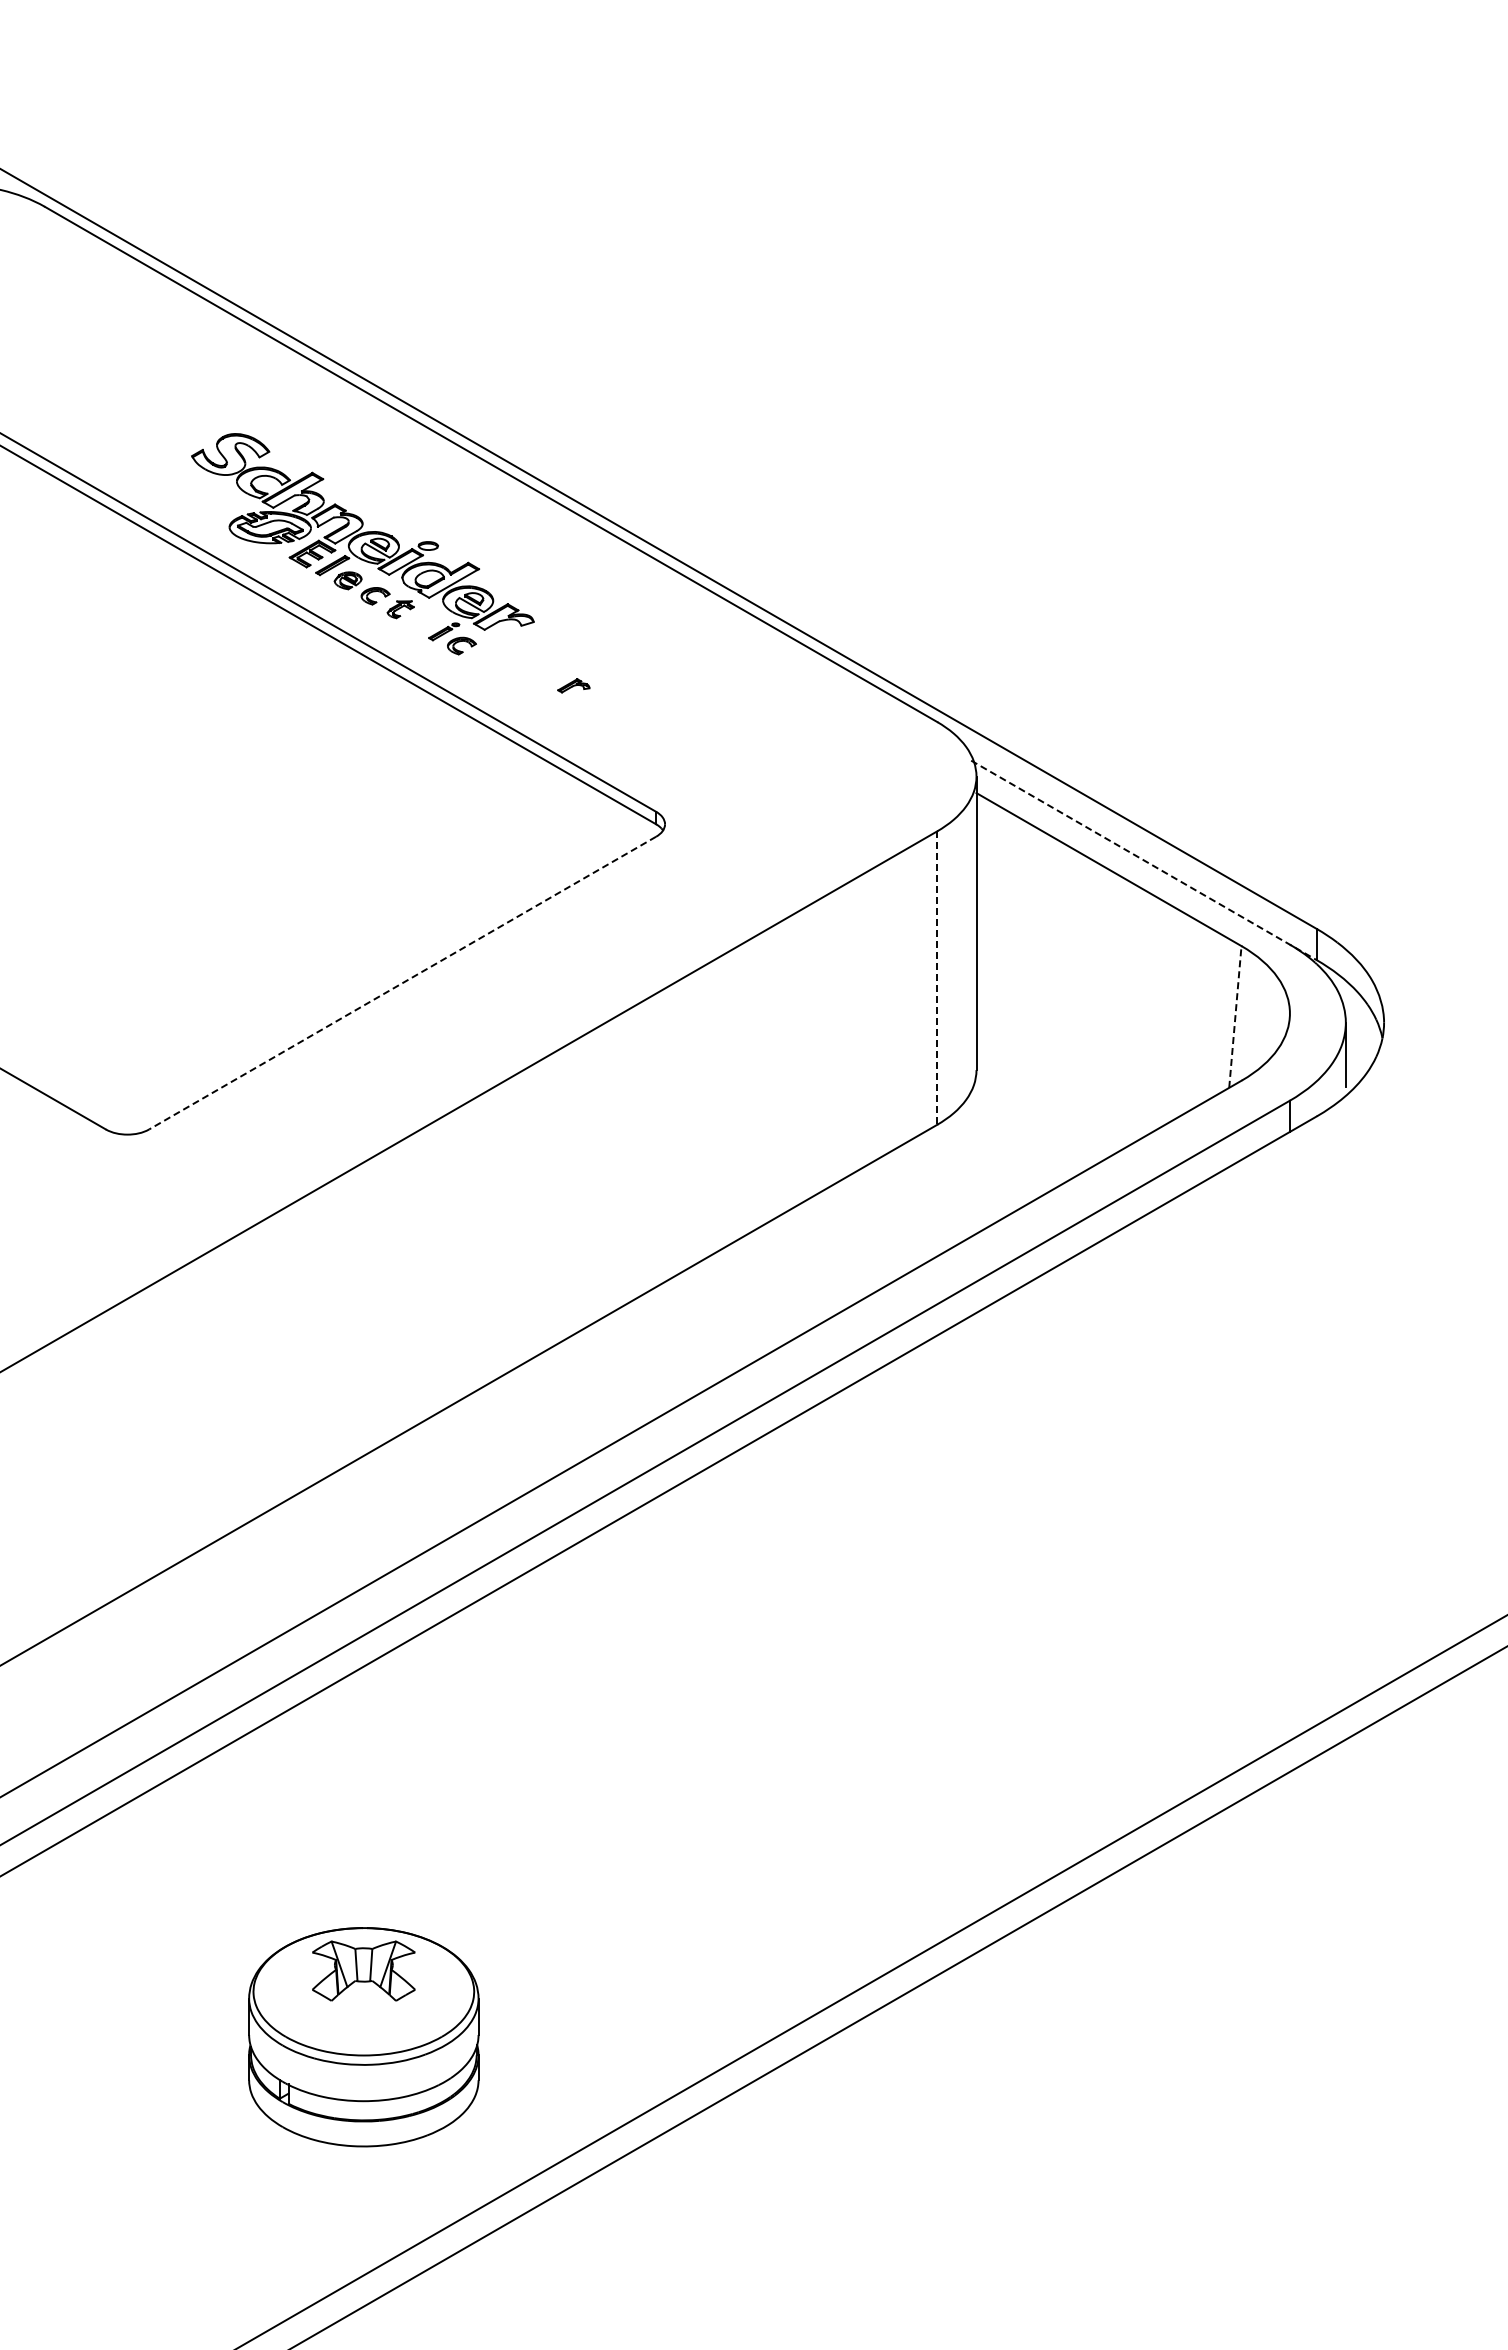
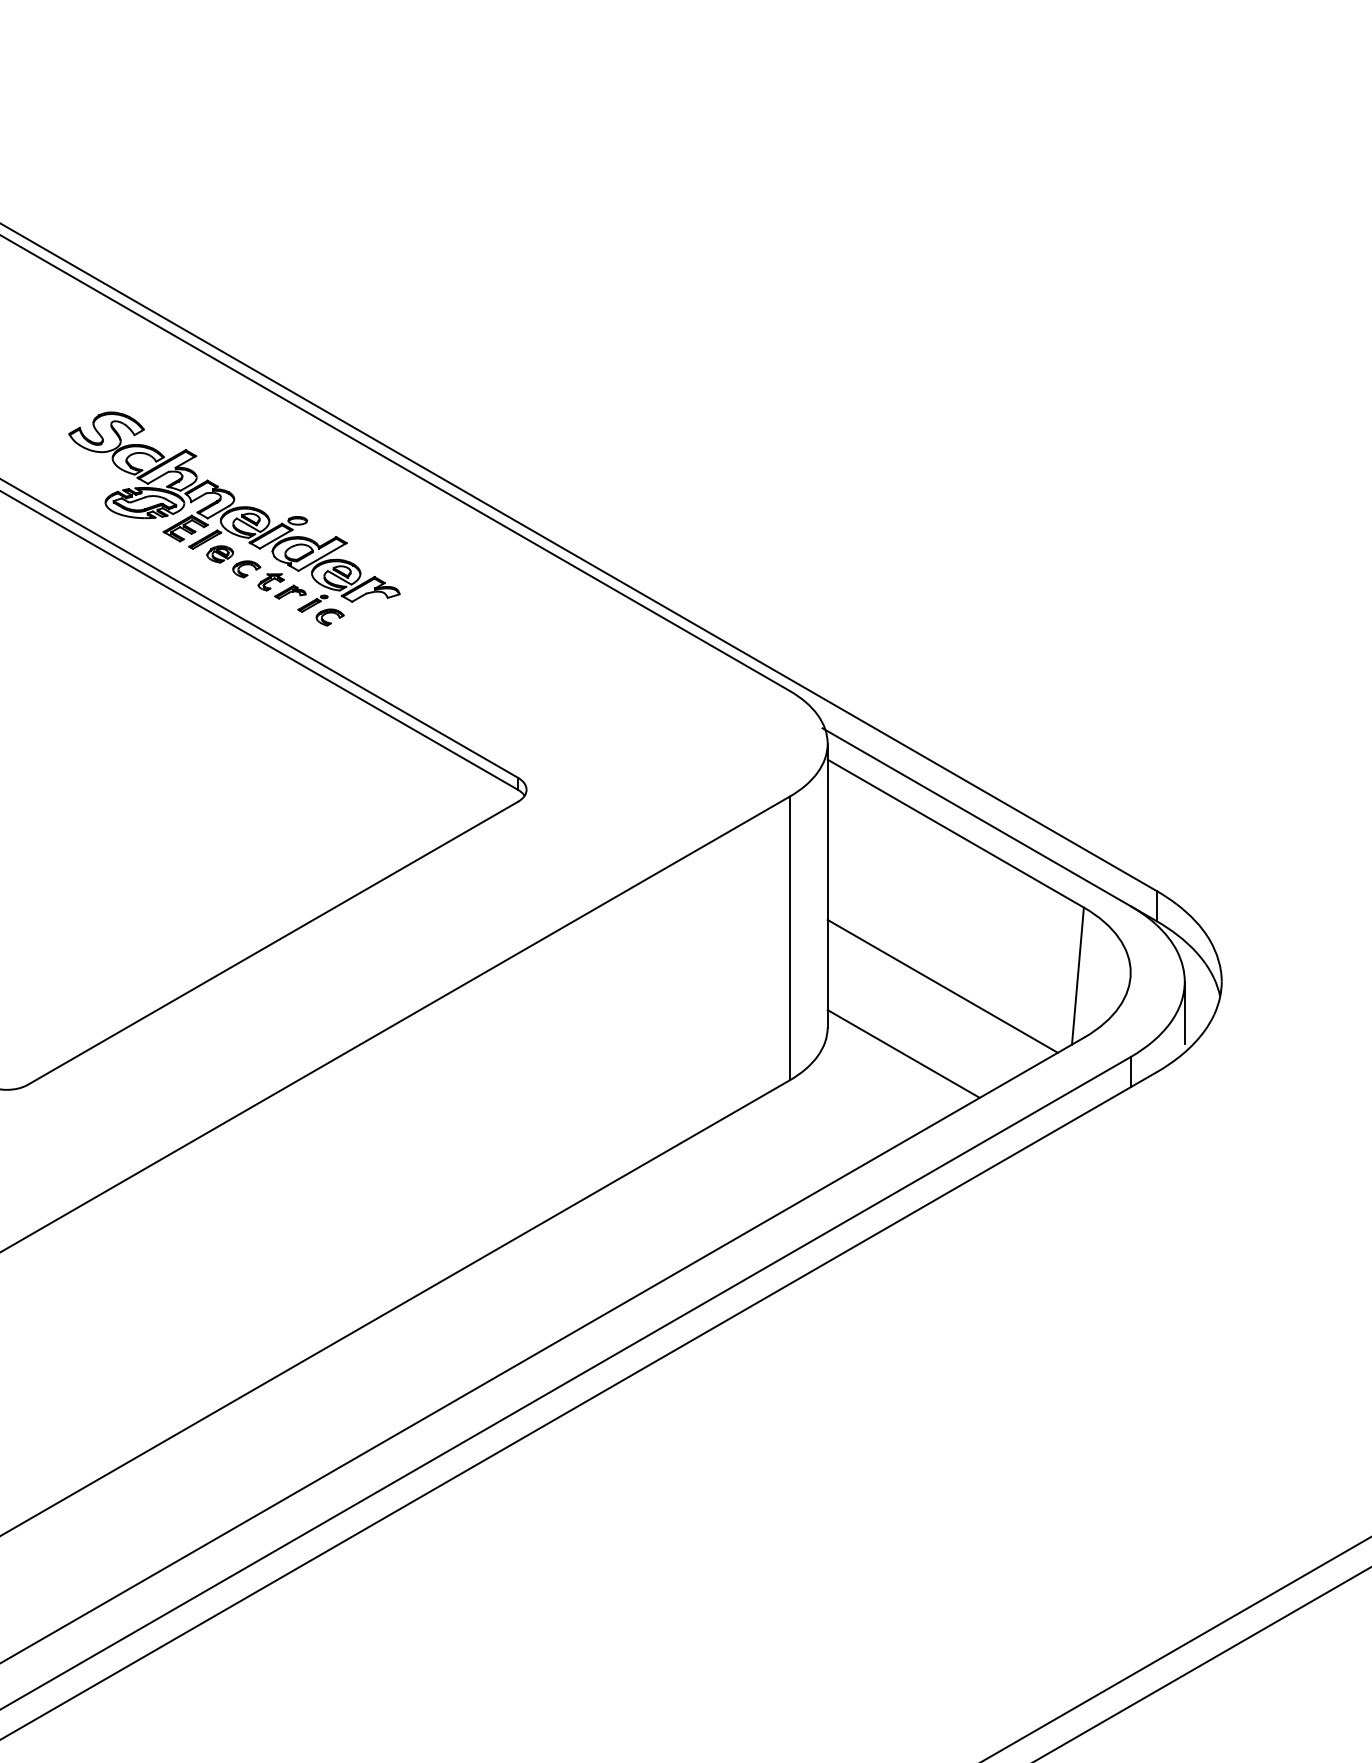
part: (573, 685) -> (290, 591), moved
line: (1144, 860) -> (990, 824), dashed -> solid
line: (937, 978) -> (789, 938), dashed -> solid
line: (402, 983) -> (272, 943), dashed -> solid
line: (1235, 1016) -> (1078, 975), dashed -> solid
line: (1095, 1027) -> (942, 986), added
line: (1054, 1097) -> (903, 1053), added

